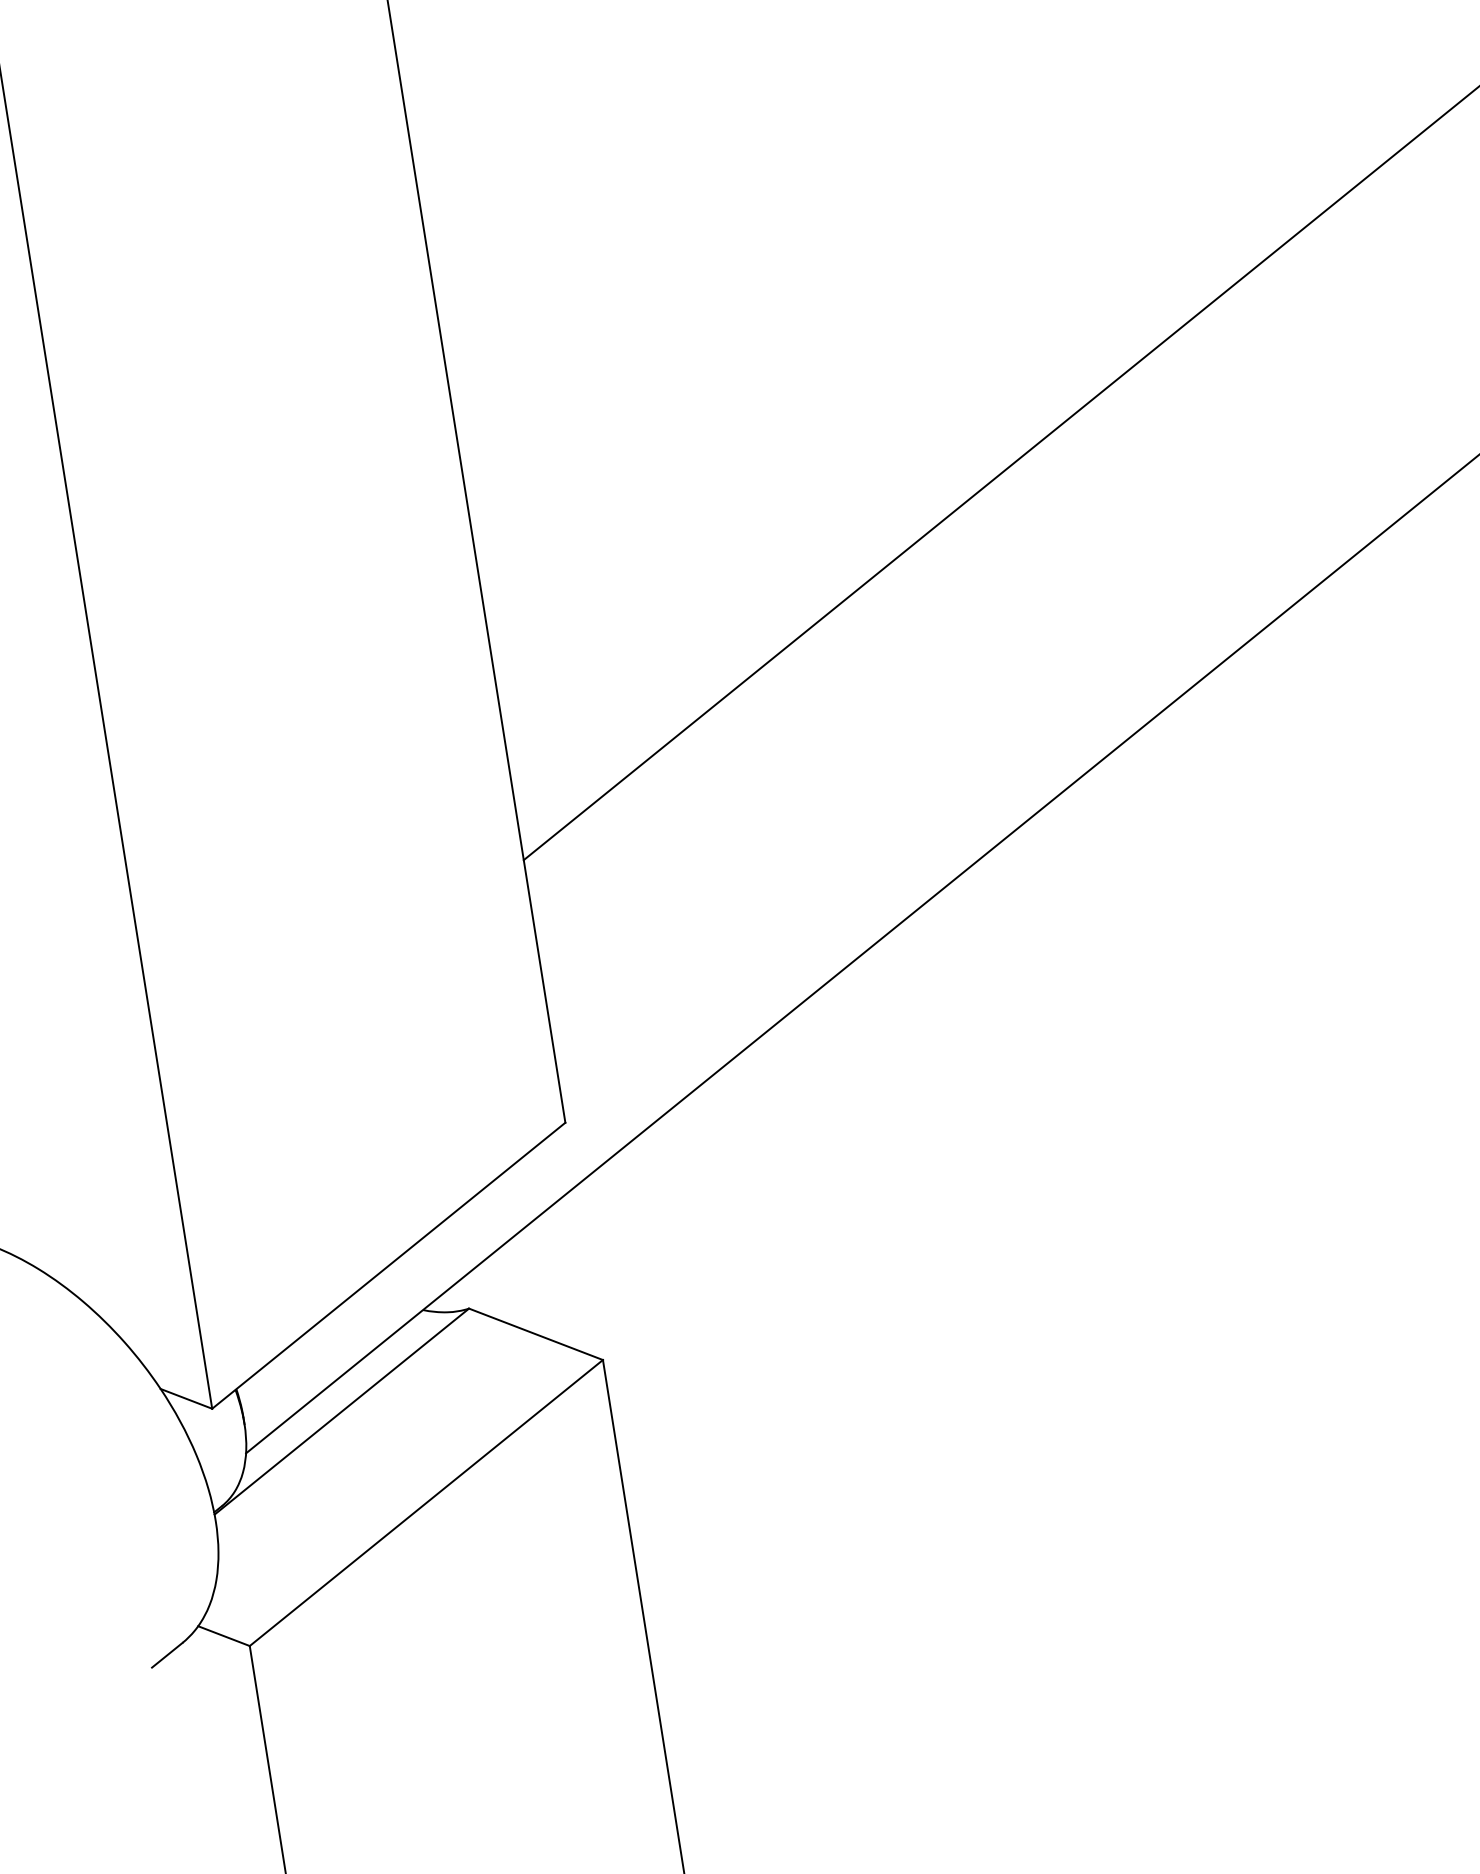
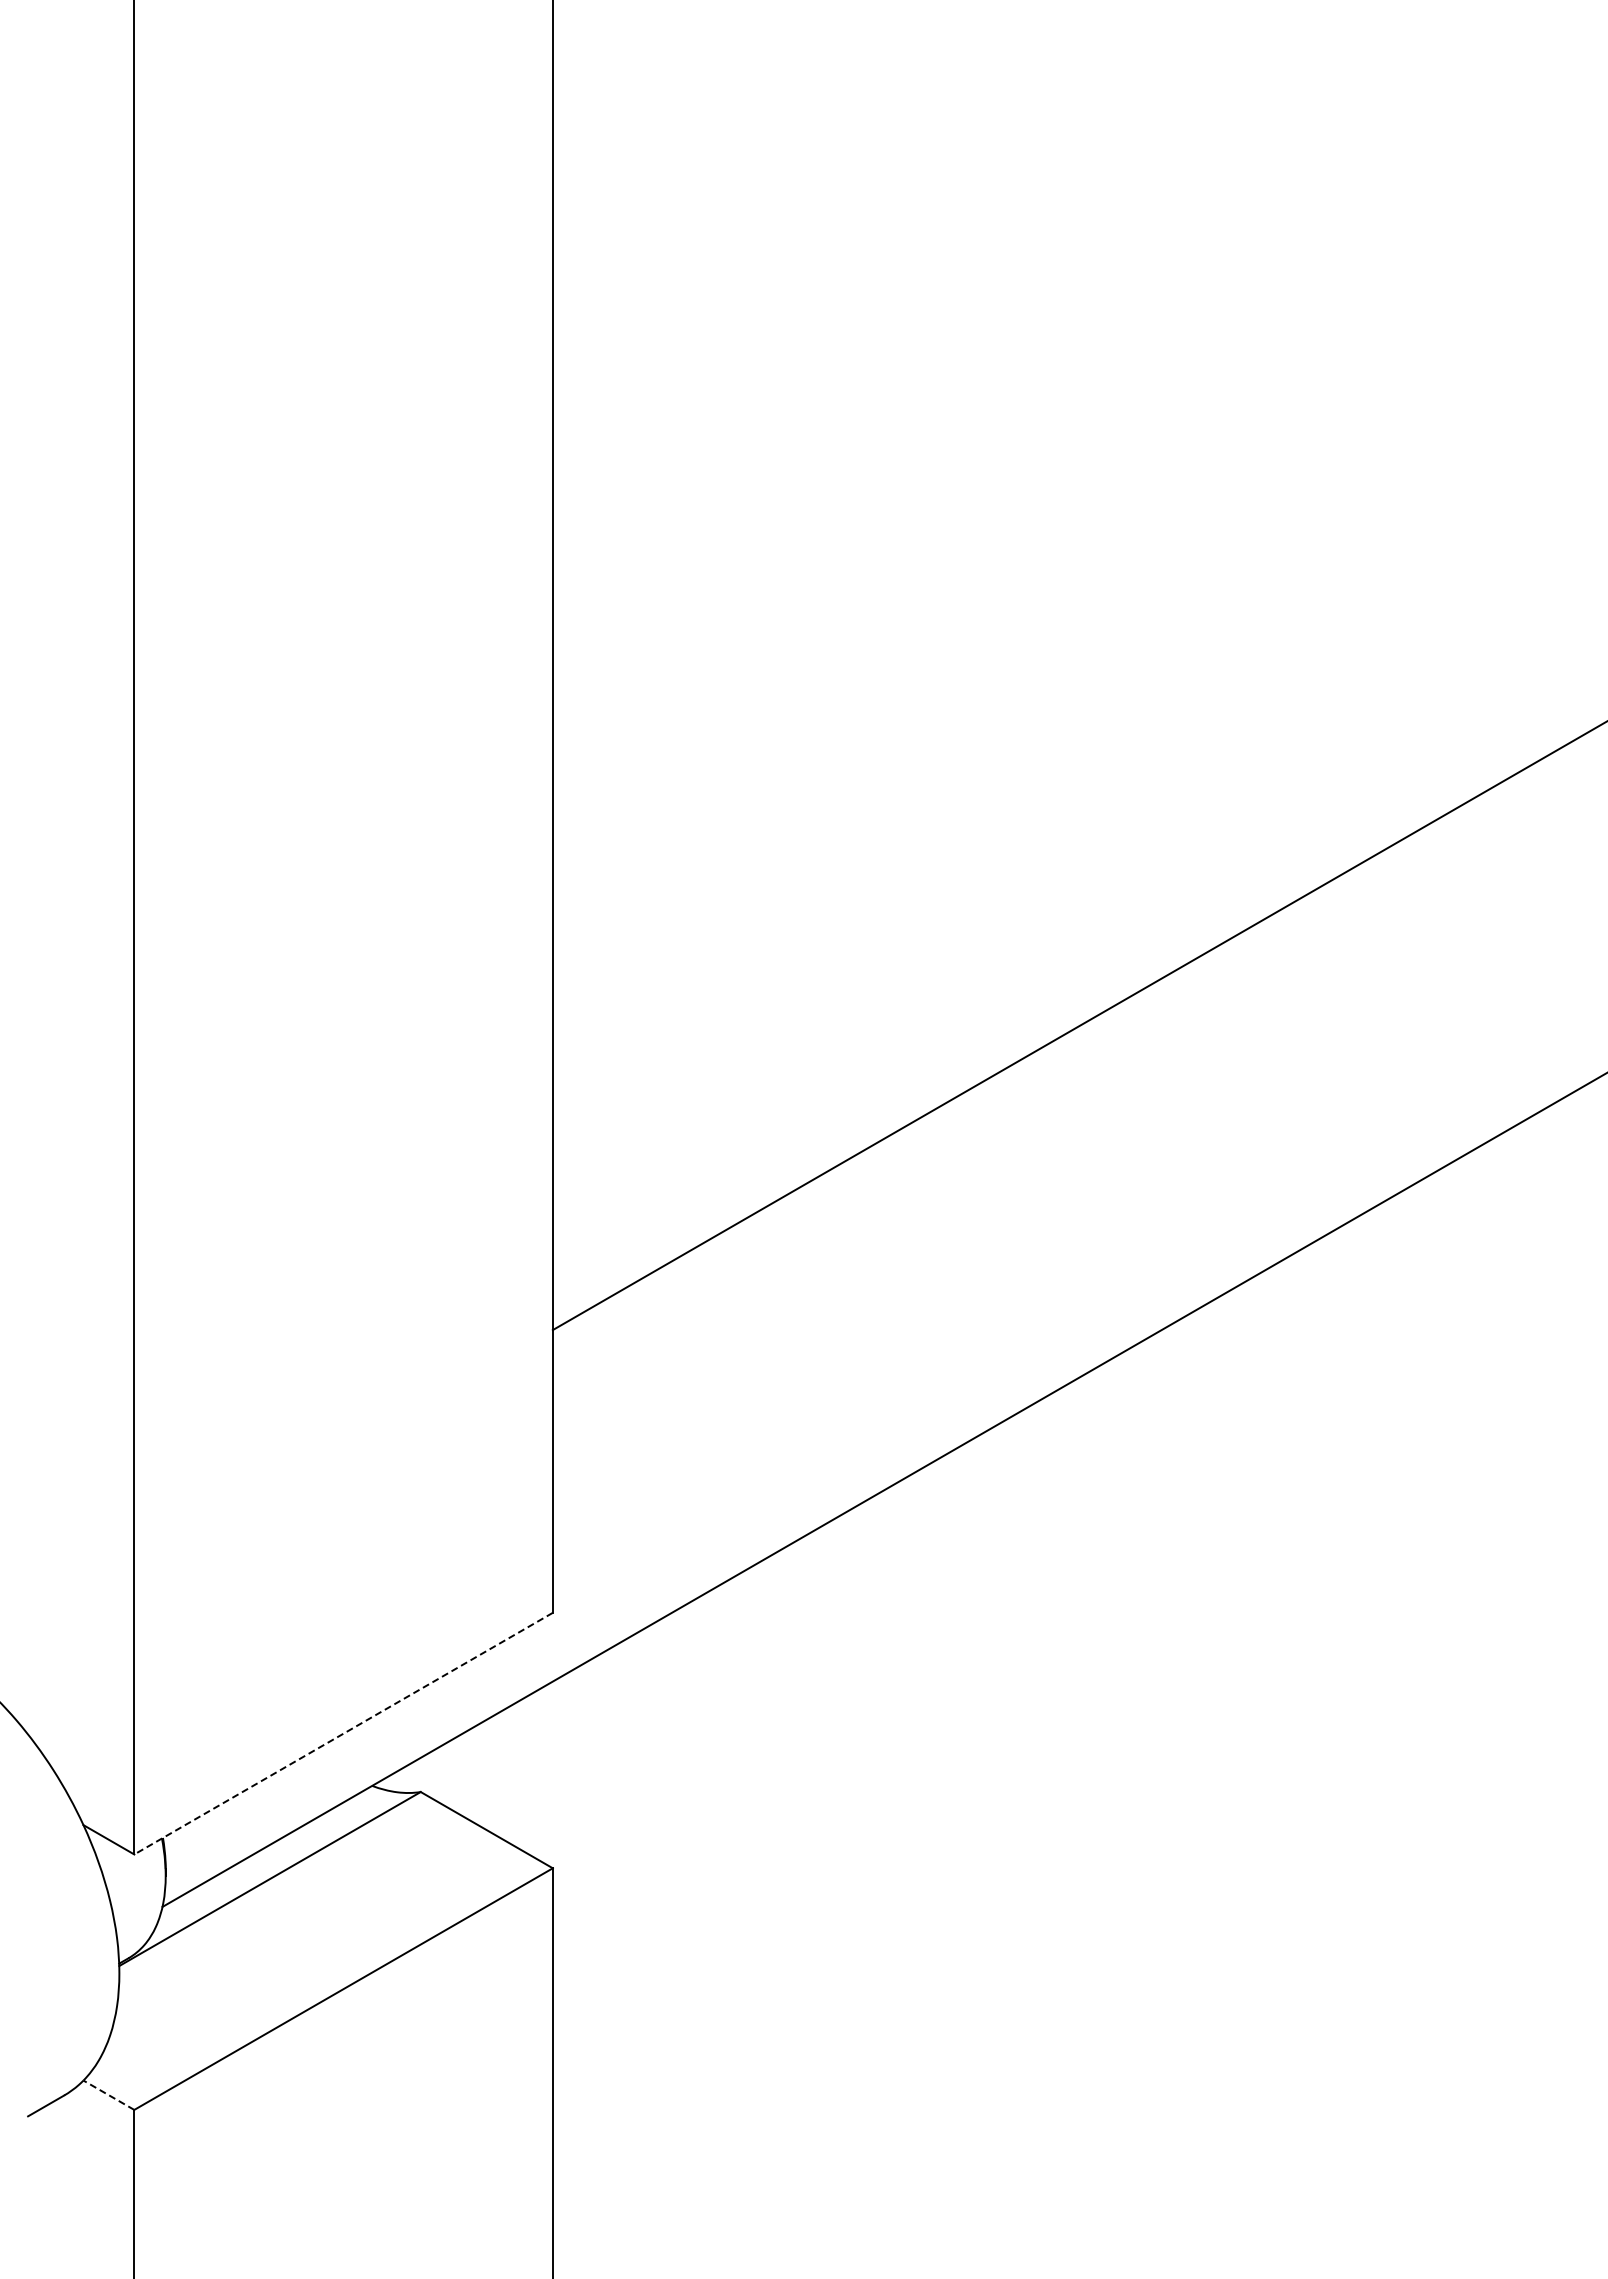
line: (388, 1265) -> (343, 1733), solid -> dashed
line: (223, 1635) -> (108, 2094), solid -> dashed

